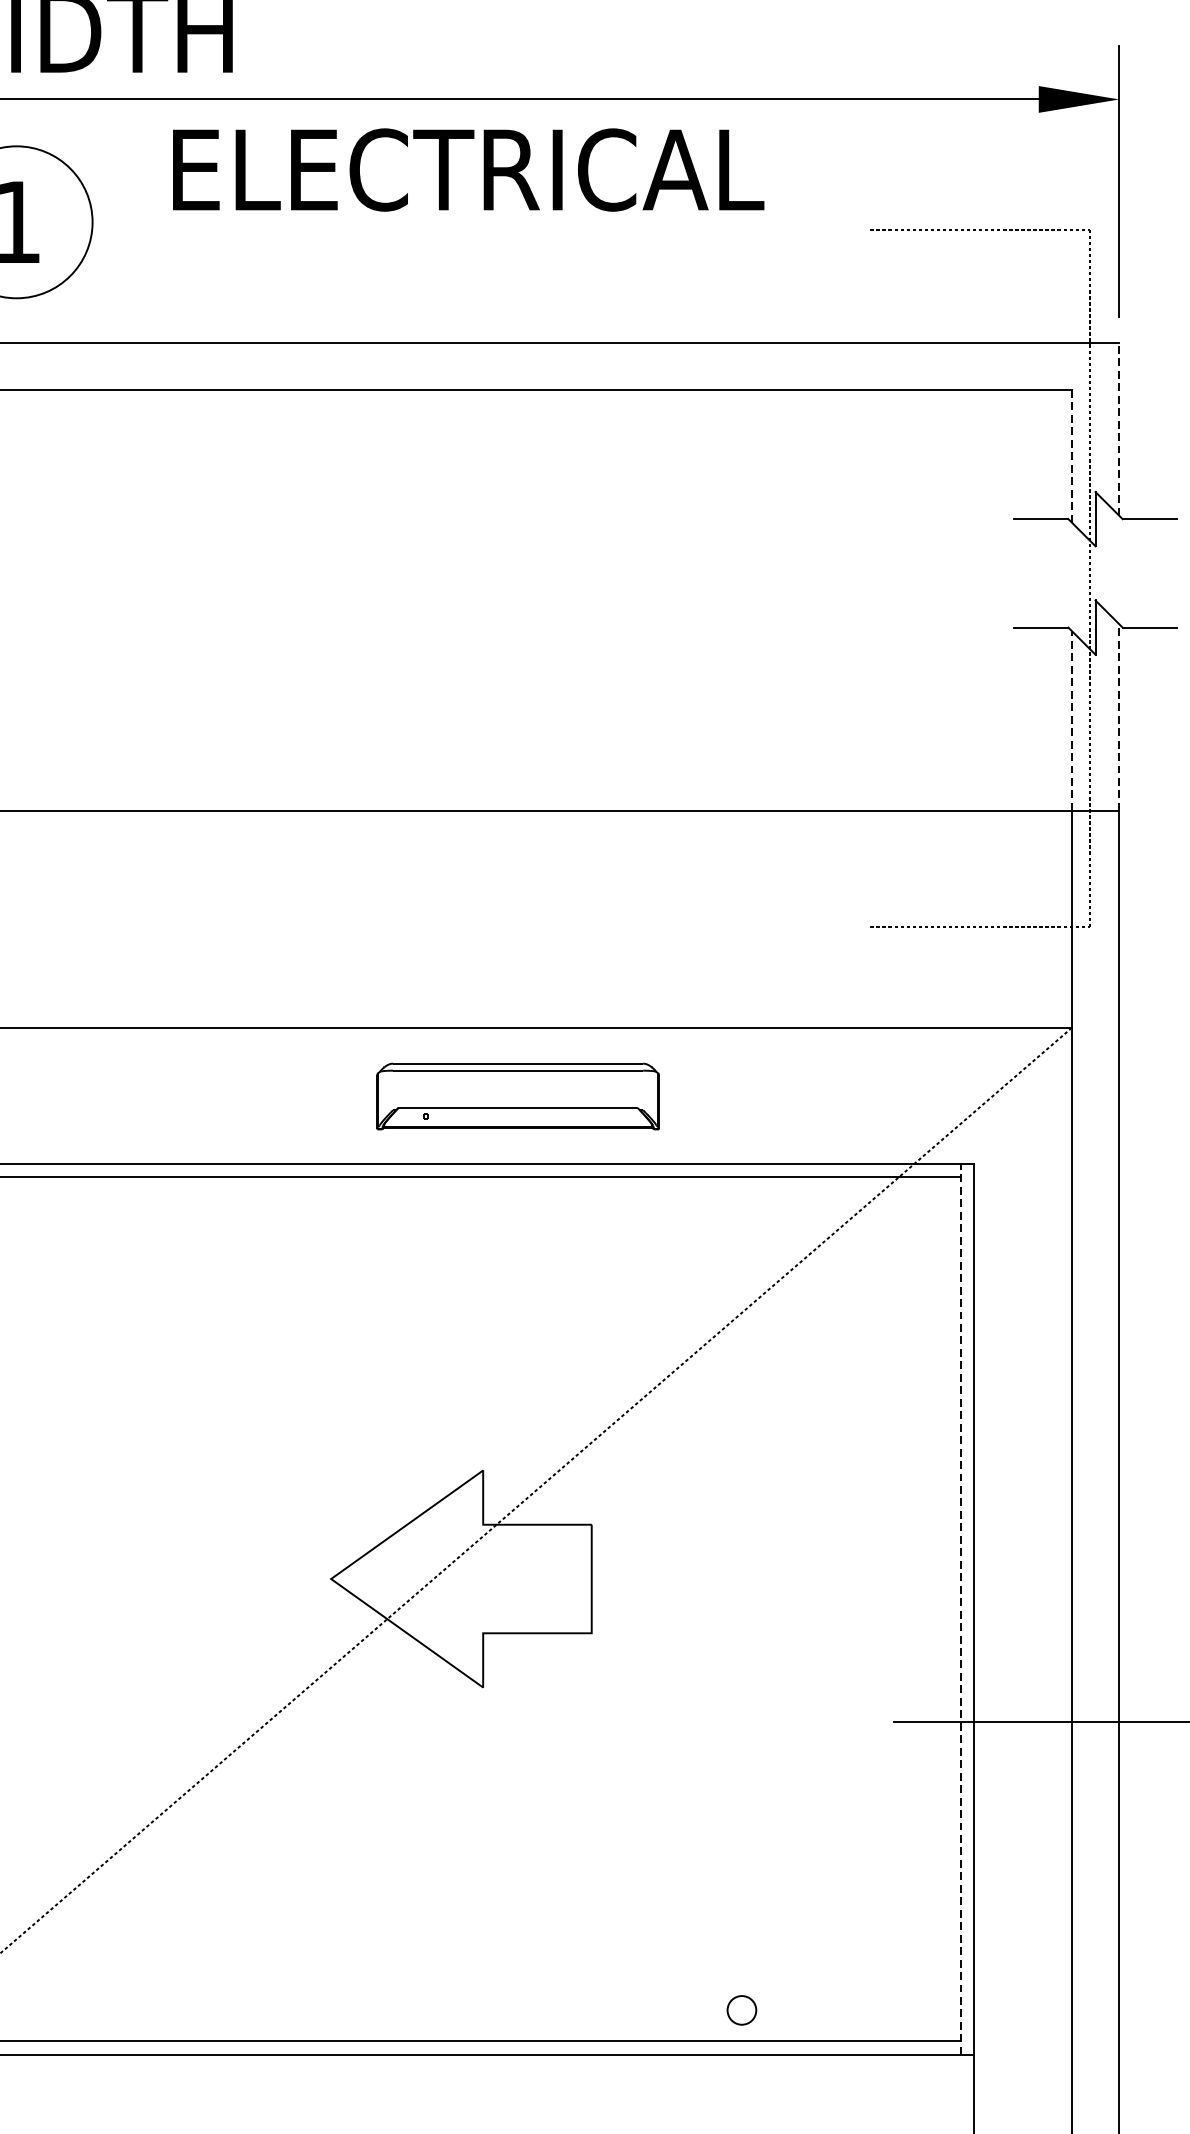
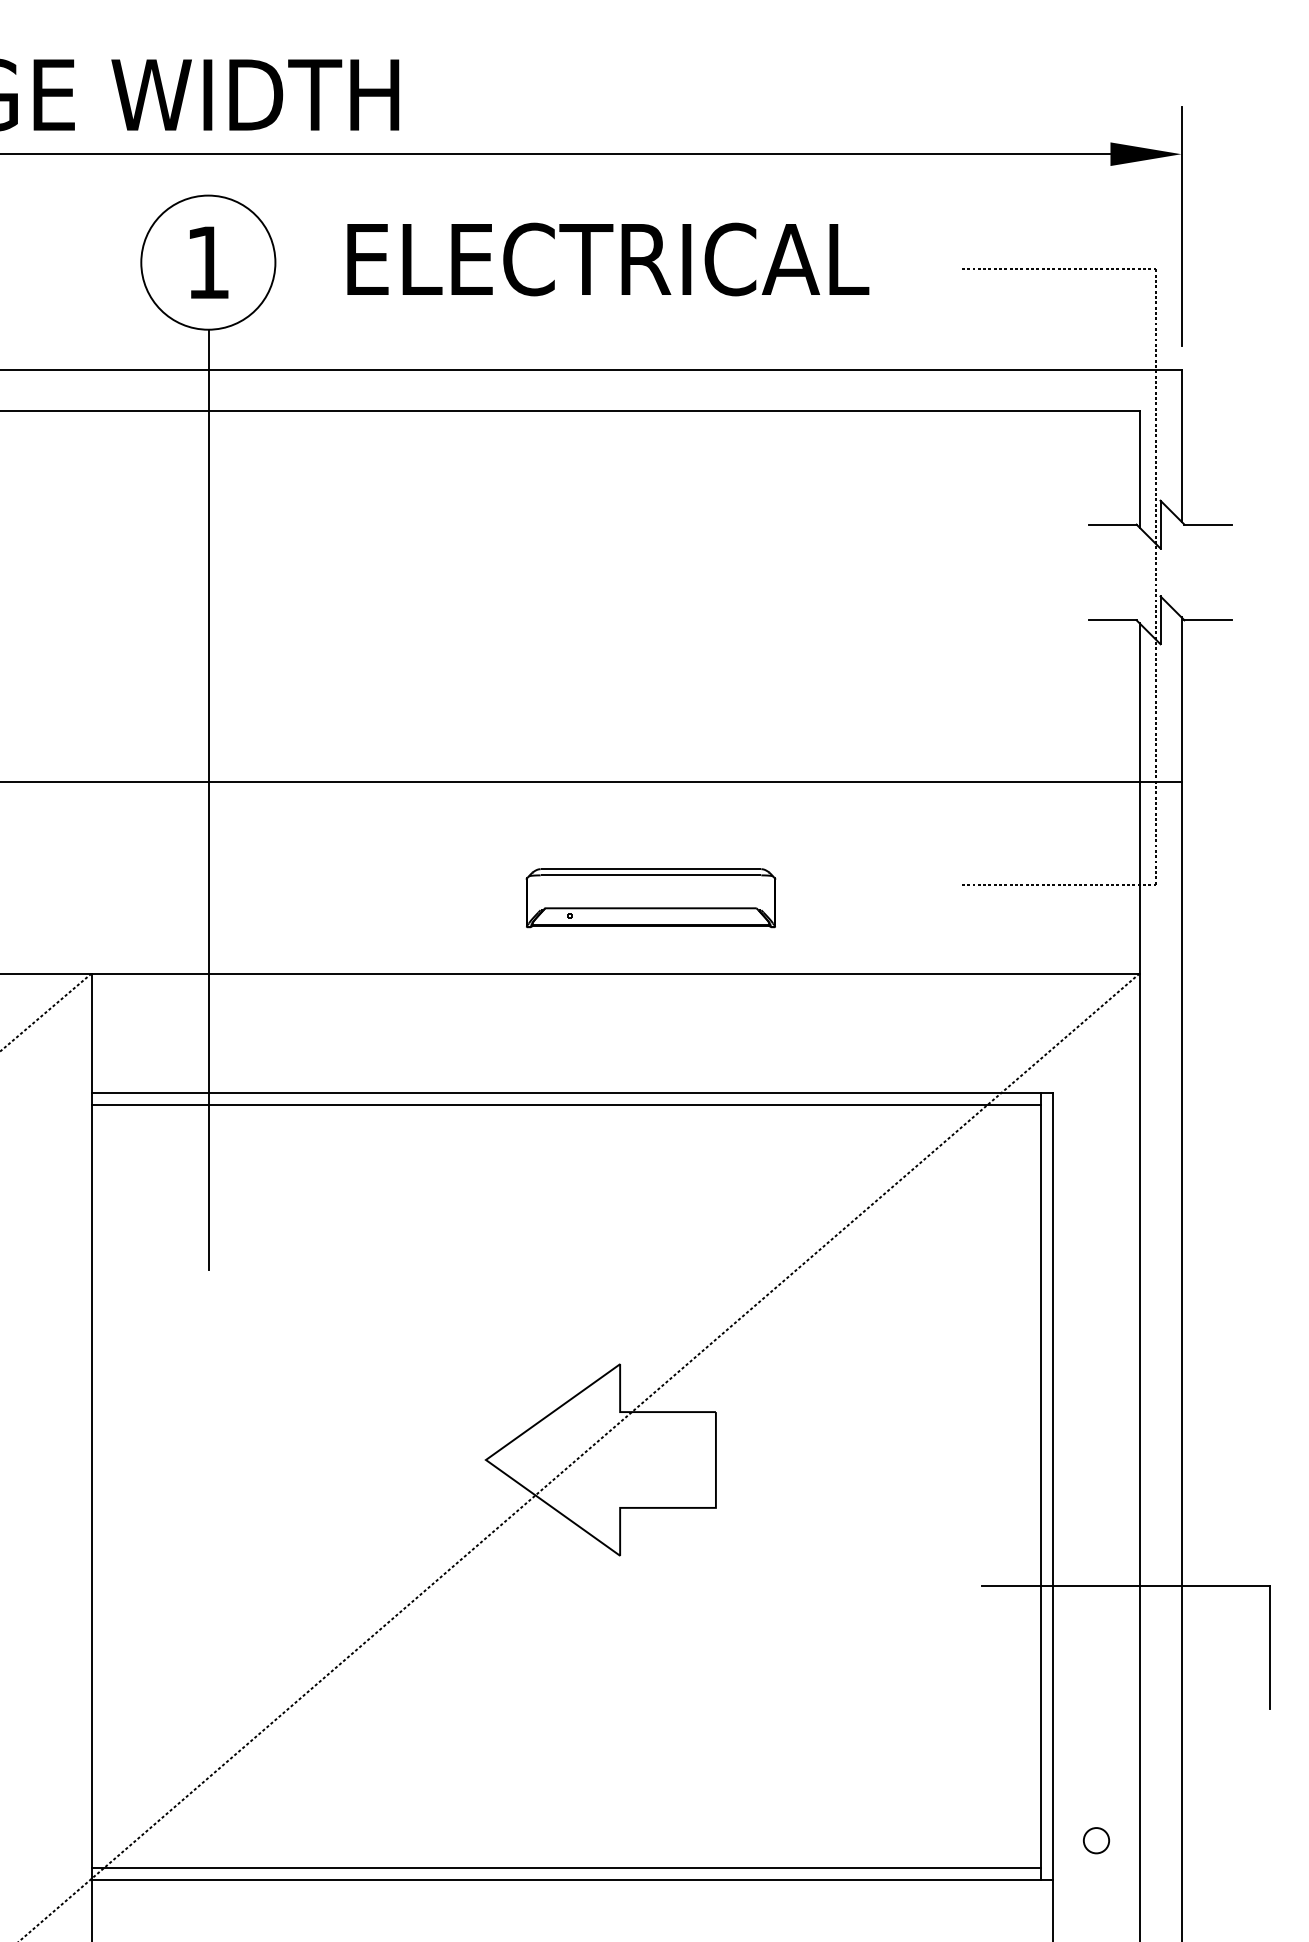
text: (468, 170) -> (608, 259), moved
line: (1119, 429) -> (1181, 445), dashed -> solid
line: (1071, 455) -> (1139, 468), dashed -> solid
line: (1119, 717) -> (1181, 699), dashed -> solid
line: (1071, 720) -> (1139, 702), dashed -> solid
line: (16, 830) -> (208, 799), added
part: (517, 1096) -> (650, 898), moved
line: (960, 1609) -> (1041, 1486), dashed -> solid
circle: (741, 2010) -> (1096, 1840), moved

